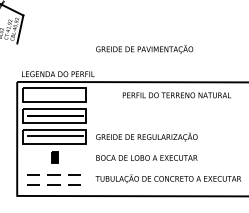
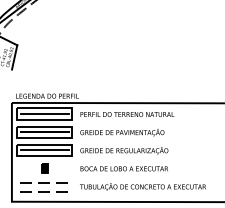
text: (144, 49) -> (122, 132), moved
line: (54, 94) -> (44, 113), added
text: (177, 95) -> (127, 114), moved

